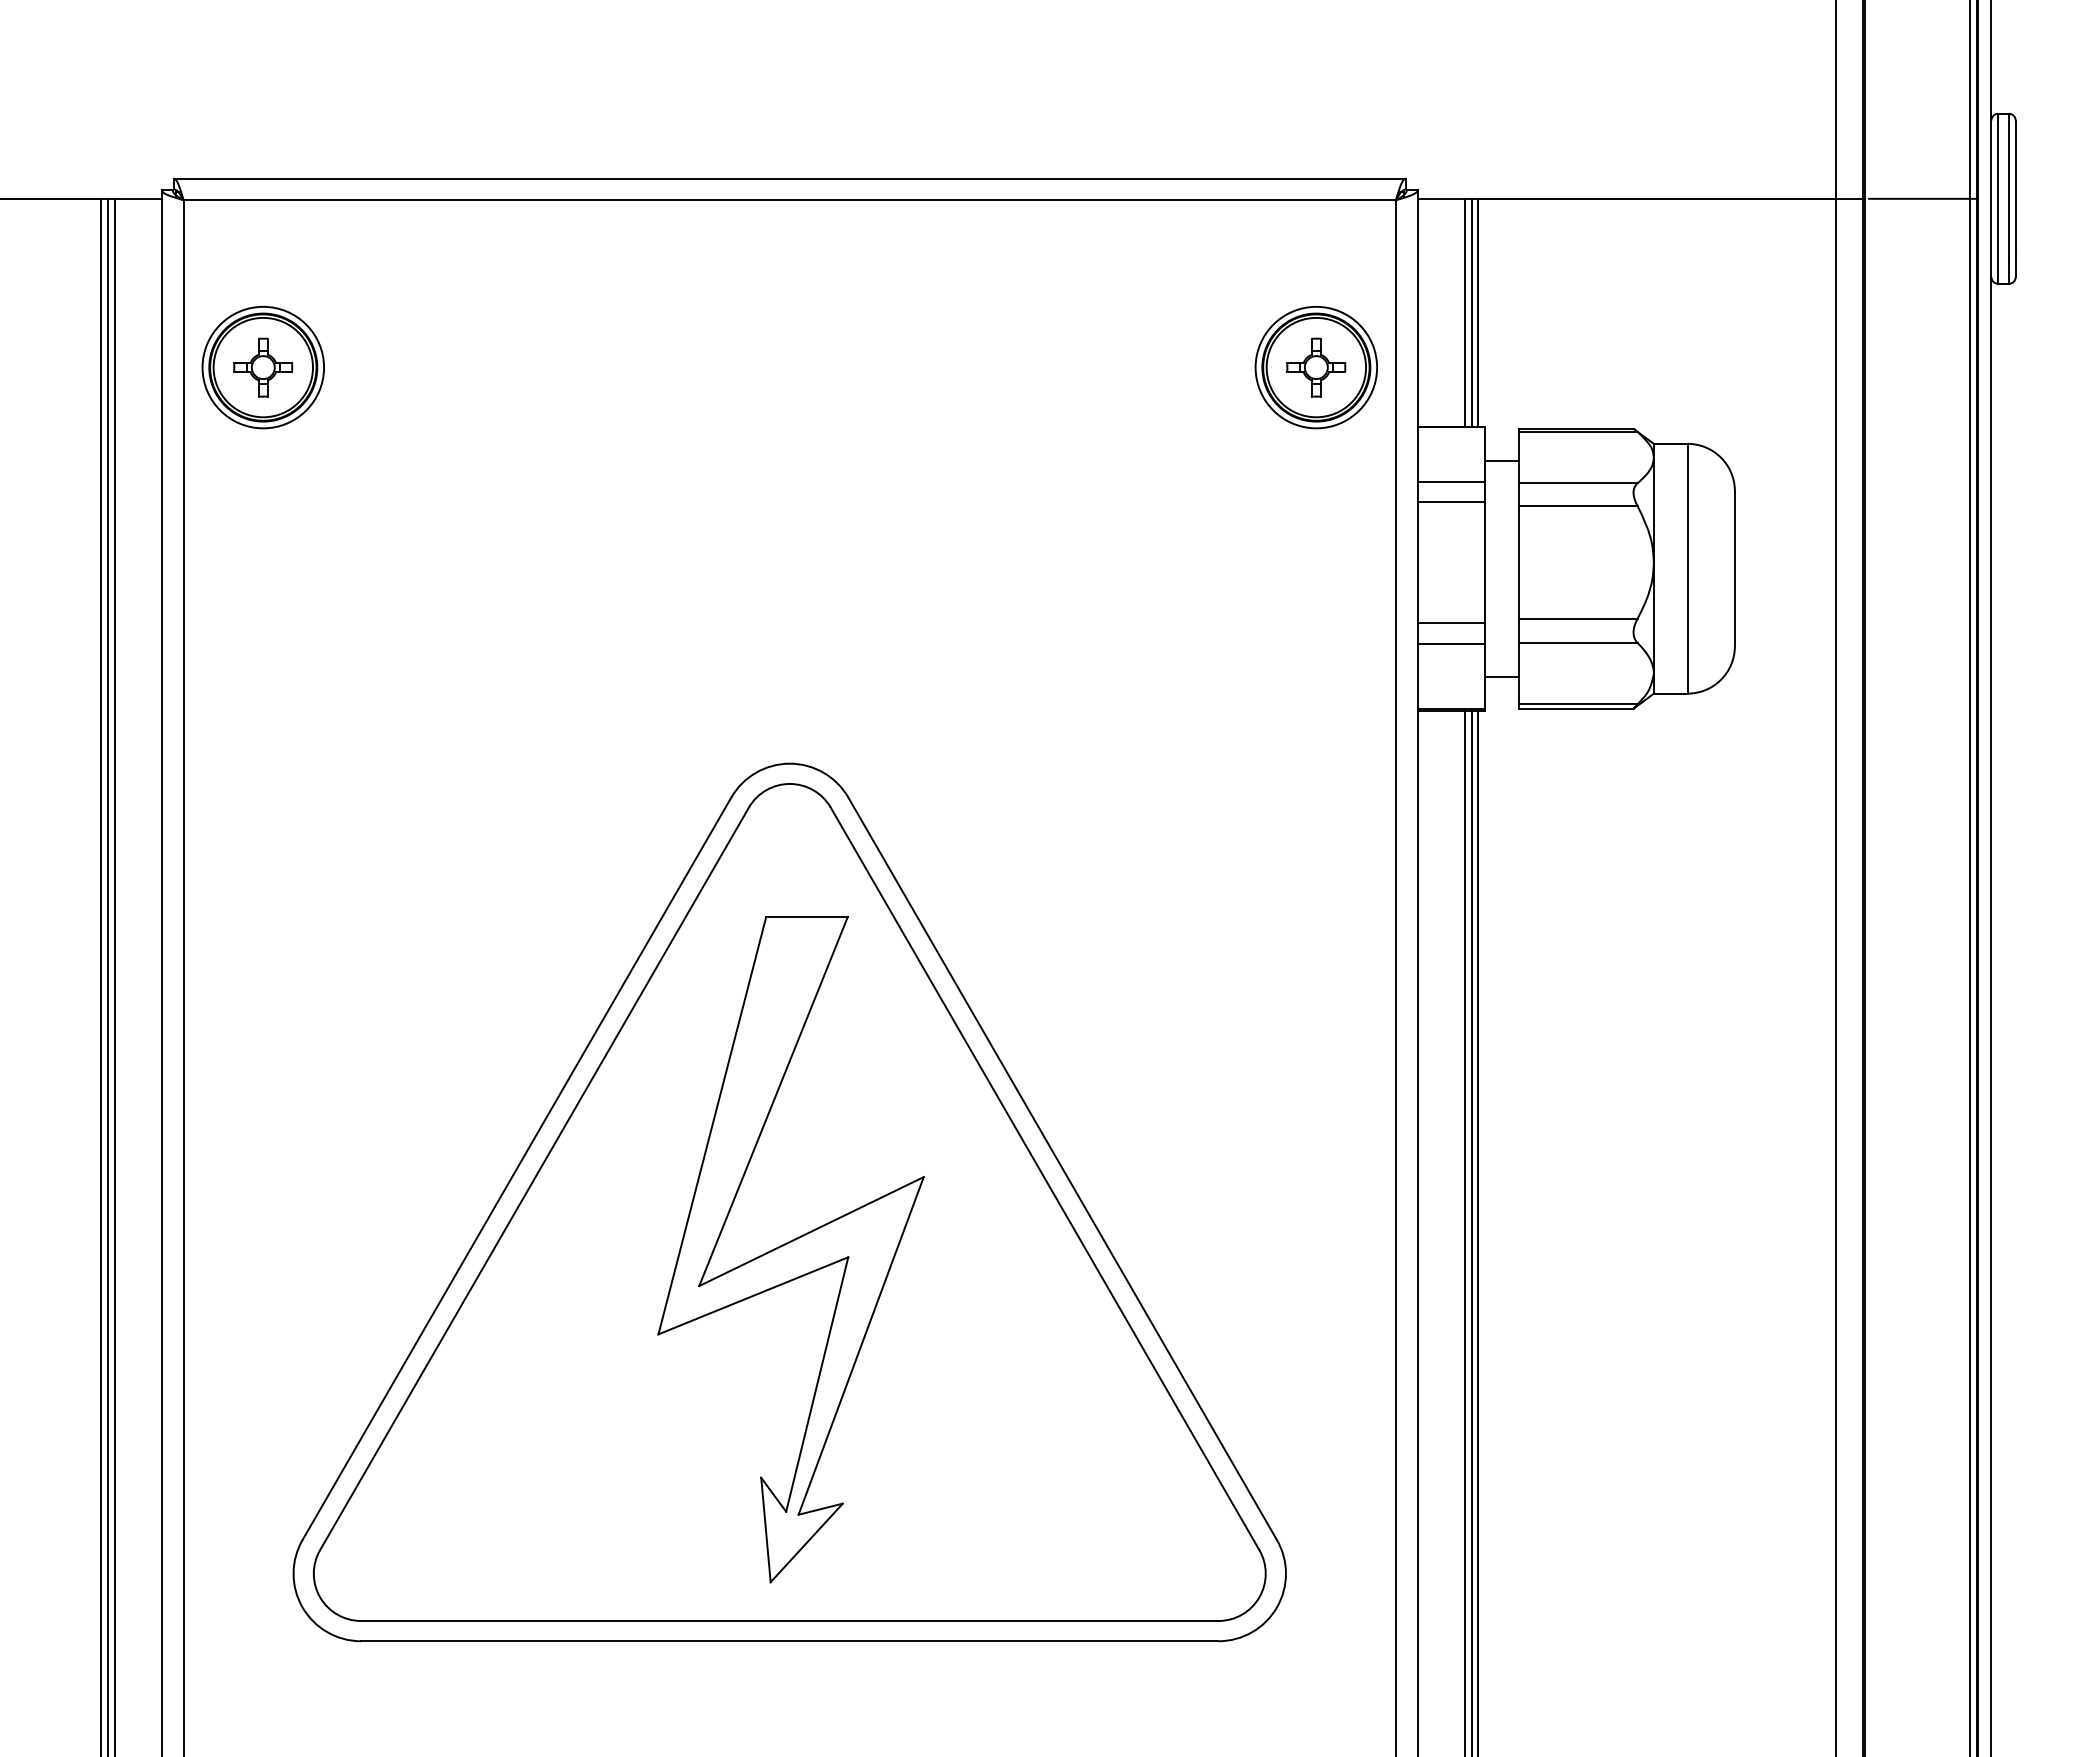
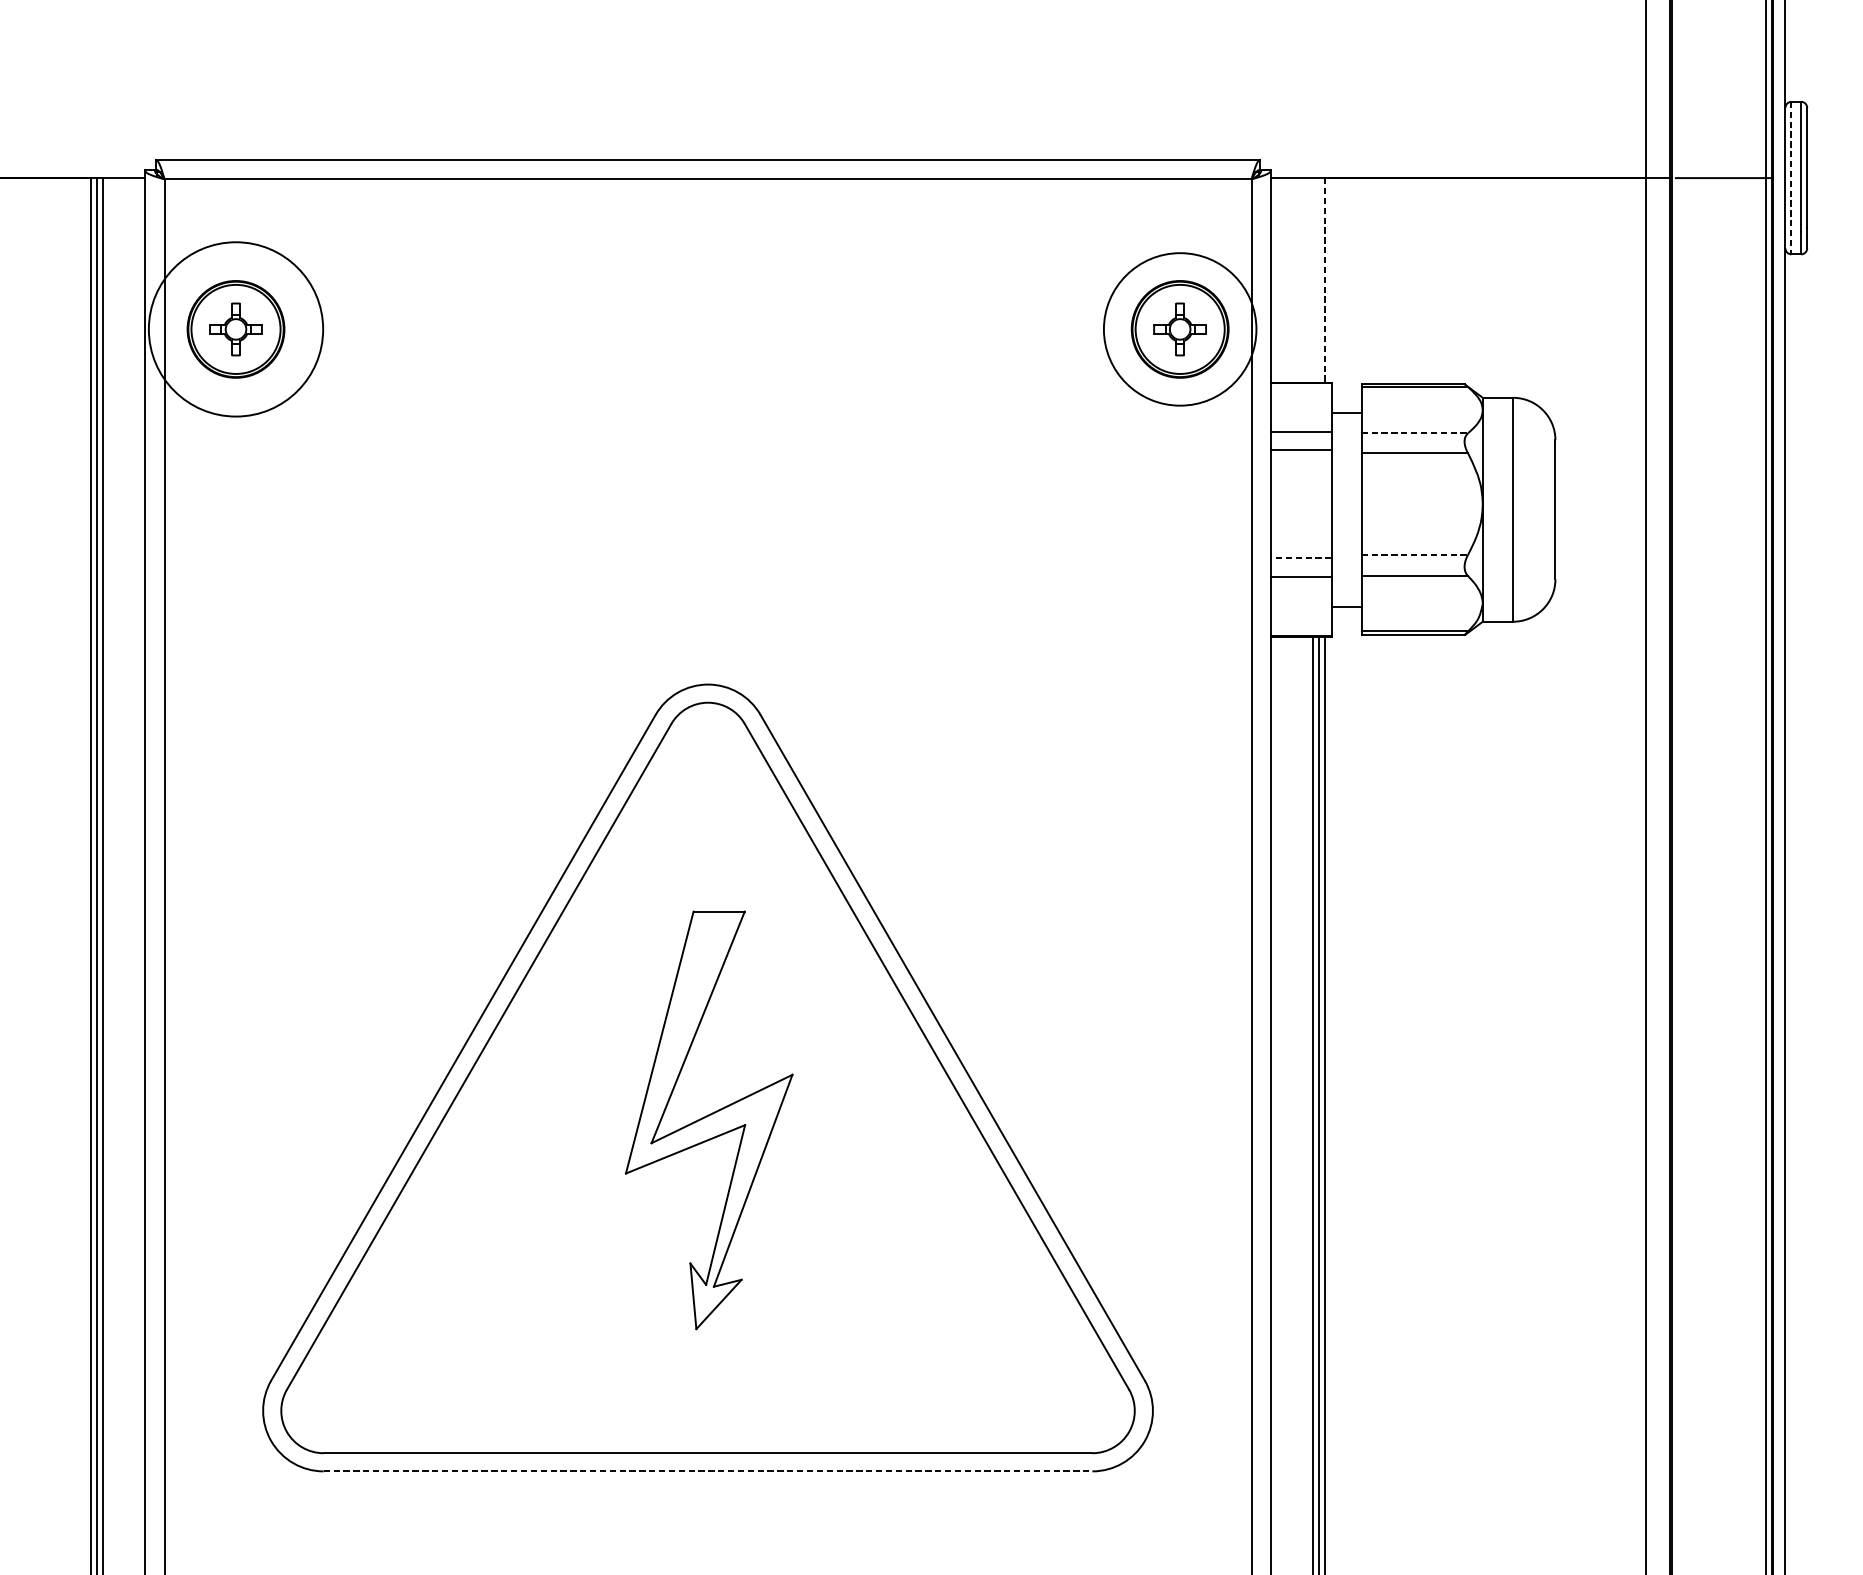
line: (1998, 199) -> (1791, 178), solid -> dashed
line: (1464, 312) -> (1313, 280), removed
line: (1471, 312) -> (1319, 280), removed
line: (1478, 313) -> (1325, 280), solid -> dashed
circle: (263, 367) -> (236, 329), size x1.6
circle: (1316, 367) -> (1180, 329), size x1.4
line: (1578, 483) -> (1415, 433), solid -> dashed
line: (1578, 618) -> (1415, 554), solid -> dashed
line: (1451, 622) -> (1301, 557), solid -> dashed
part: (790, 1249) -> (708, 1120), size x0.7
line: (789, 1641) -> (707, 1471), solid -> dashed

